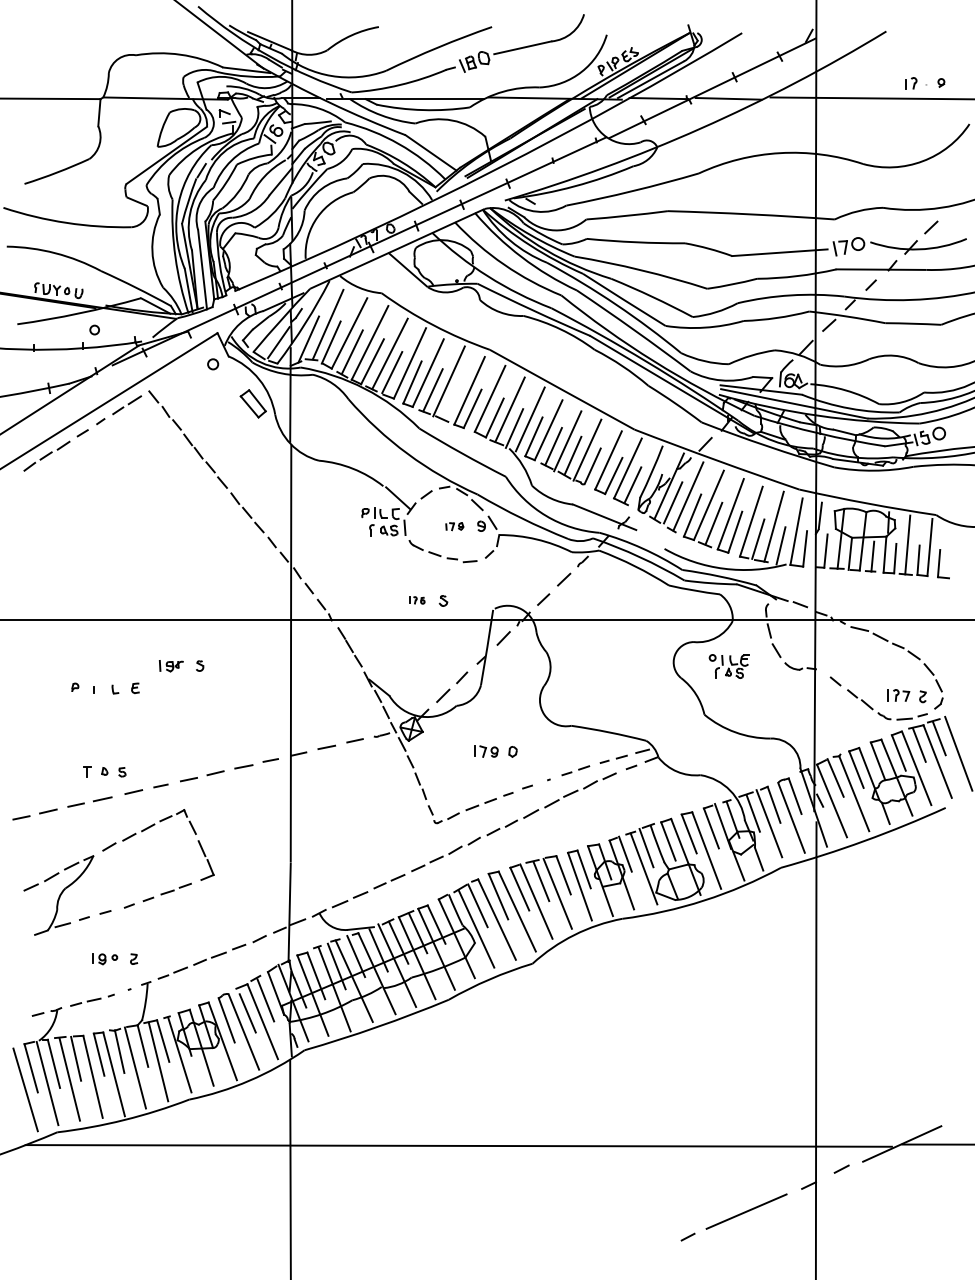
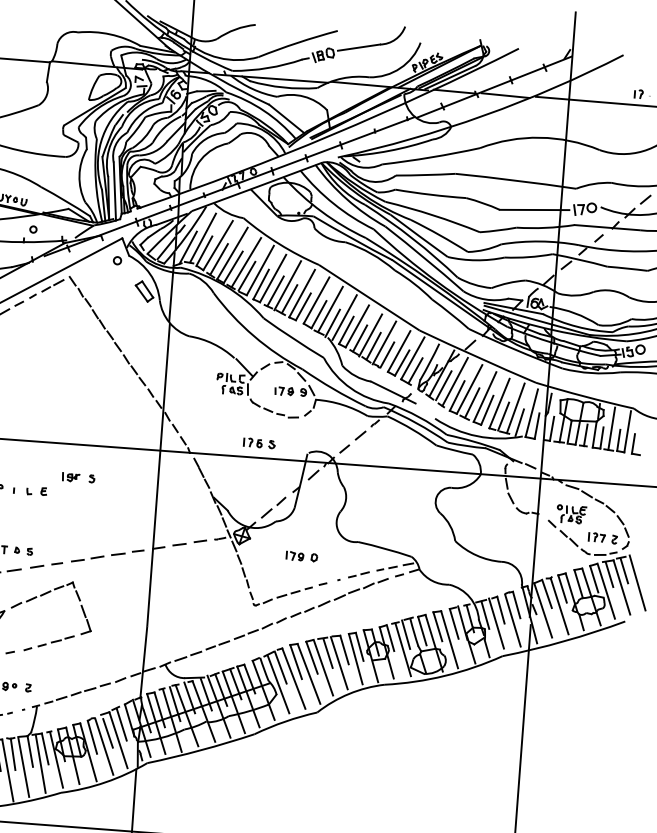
line: (452, 399) -> (289, 298), added
part: (454, 526) -> (283, 391), size x1.43
part: (417, 600) -> (253, 442), size x1.67
part: (728, 666) -> (570, 514), moved

